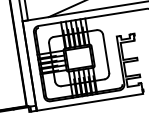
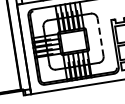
line: (106, 53) -> (100, 36), solid -> dashed

